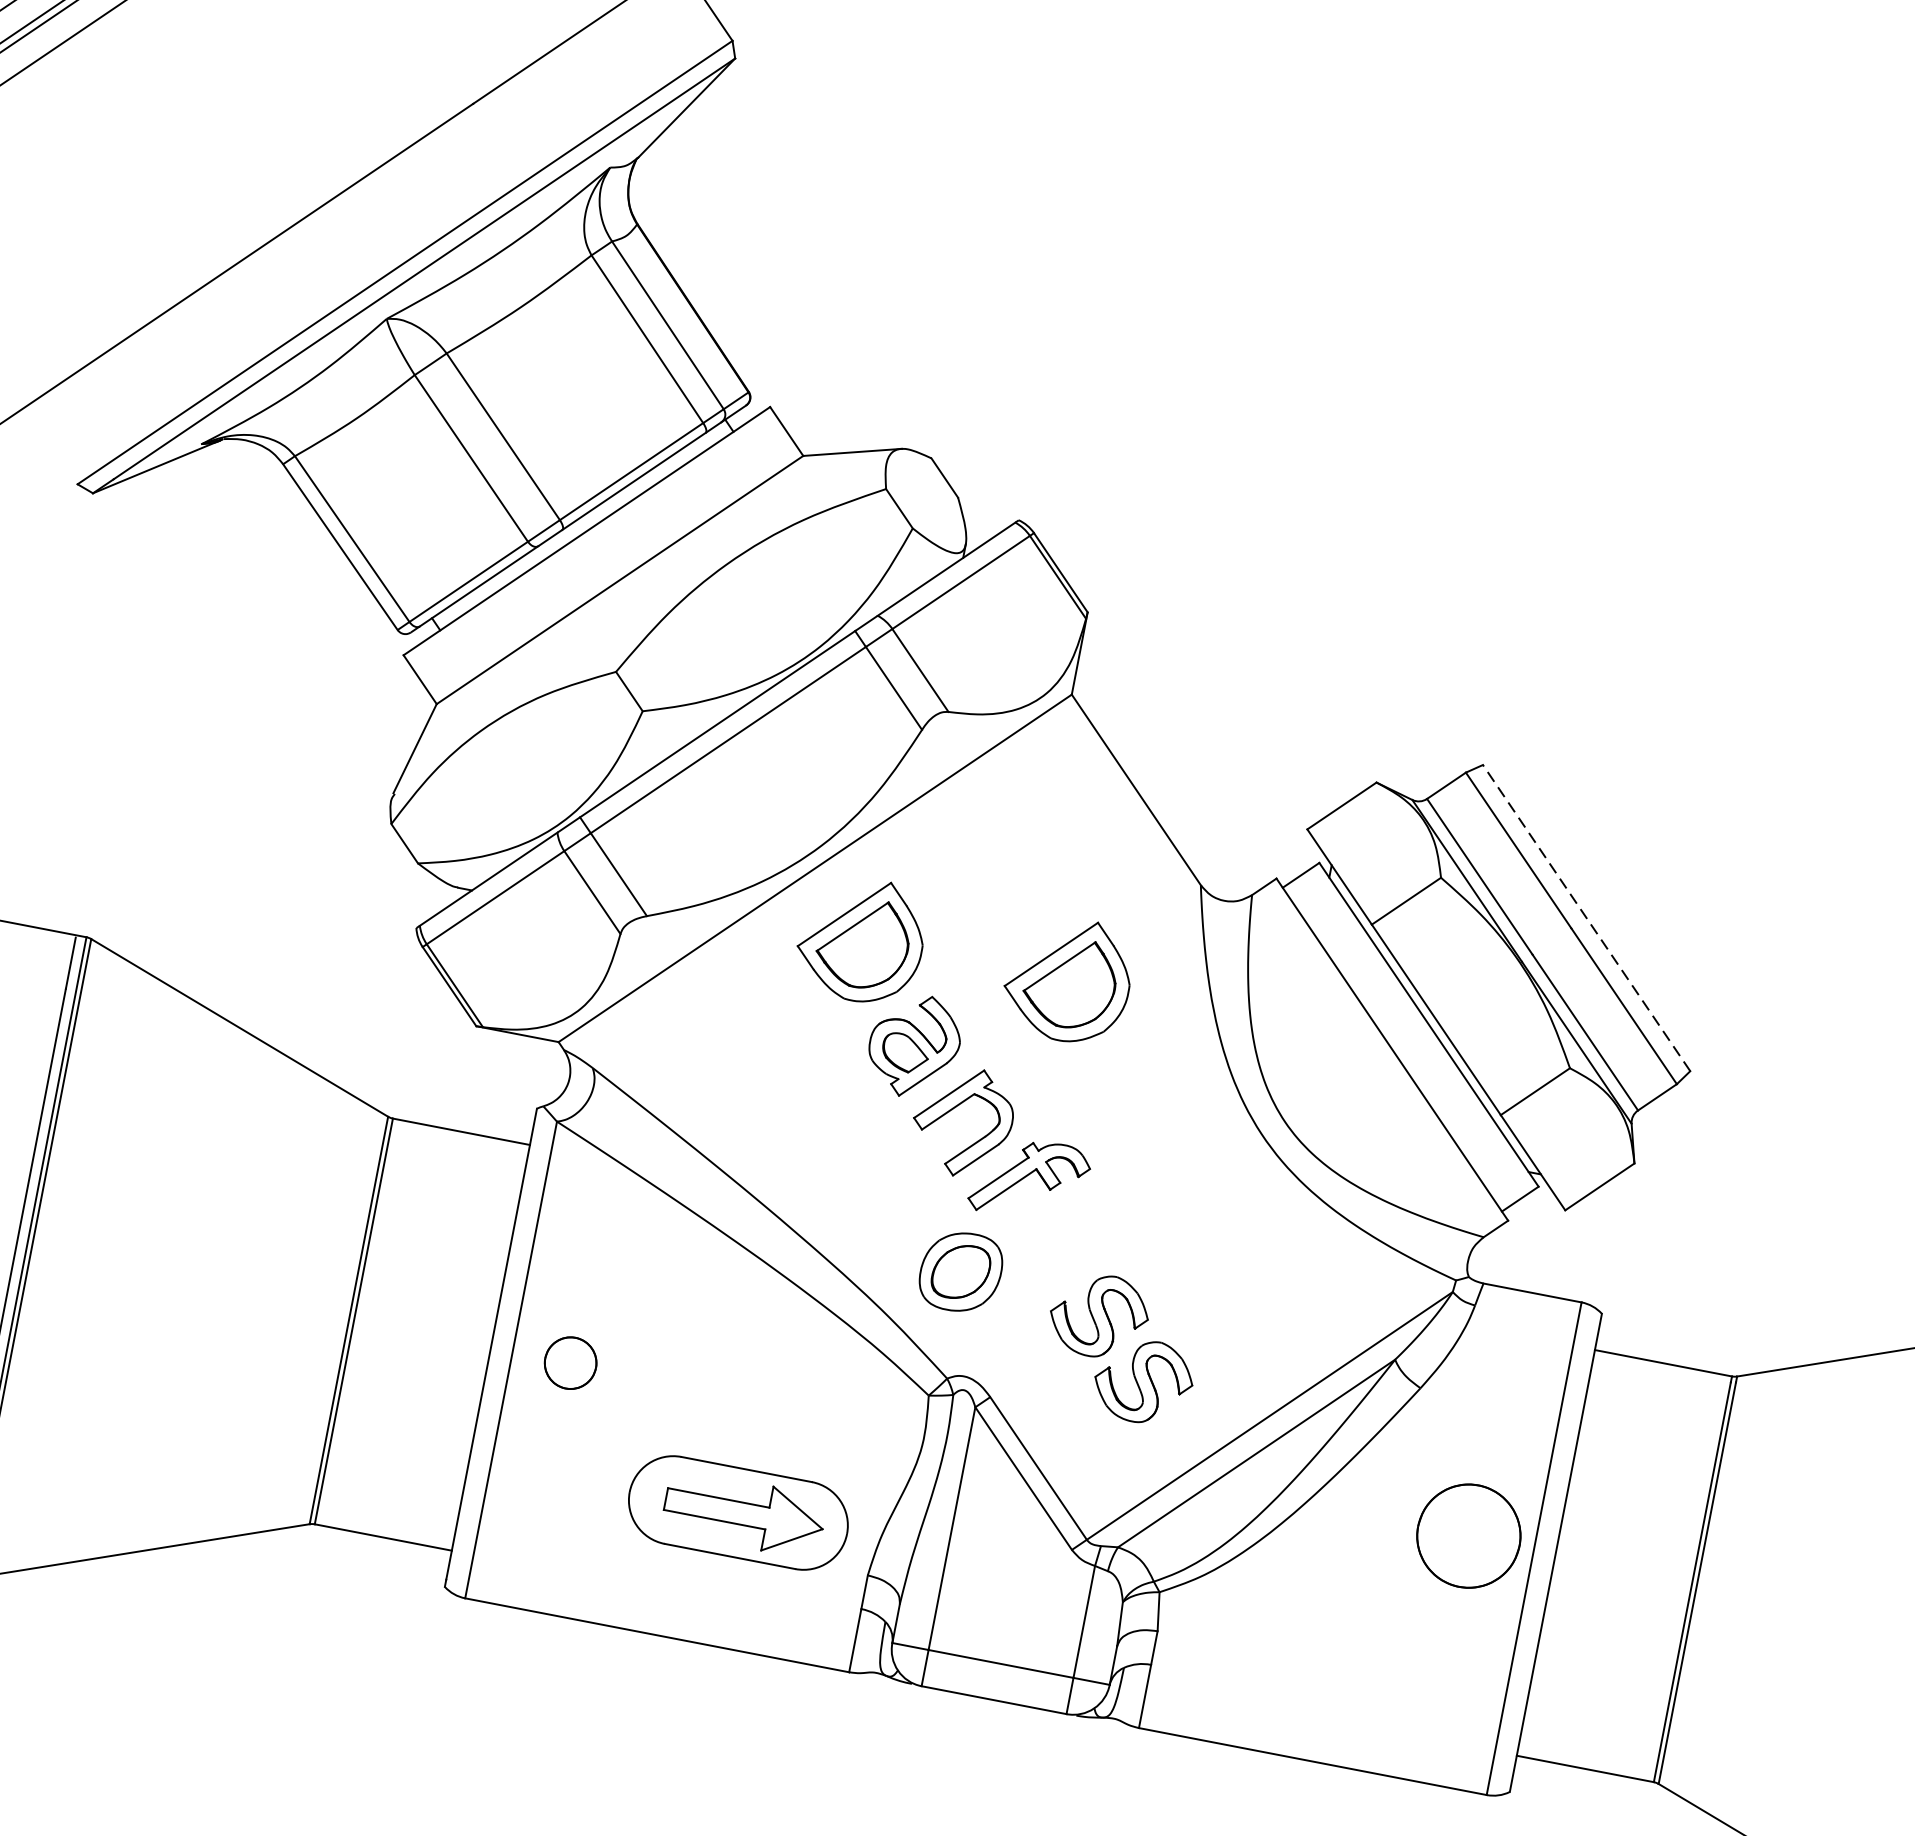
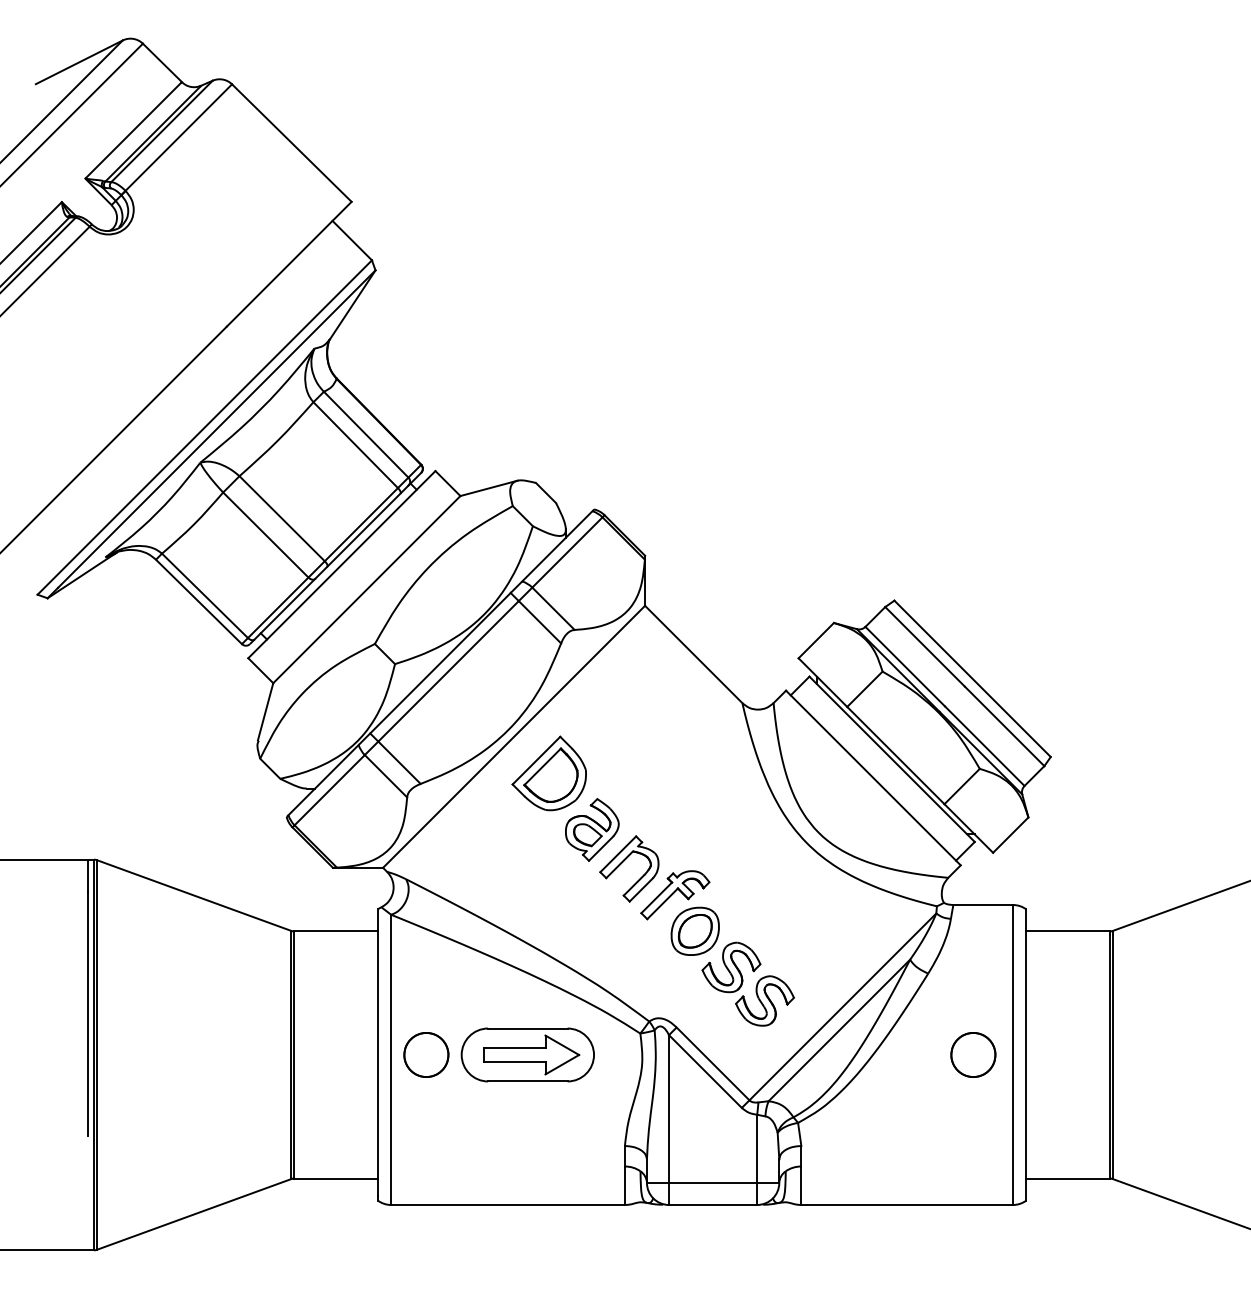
line: (1586, 917) -> (972, 678), dashed -> solid
part: (1067, 979) -> (674, 773), removed
part: (959, 1270) -> (694, 930), moved
part: (570, 1362) -> (426, 1054), size x1.43
part: (737, 1512) -> (527, 1054), moved
part: (1469, 1535) -> (973, 1054), size x0.71

